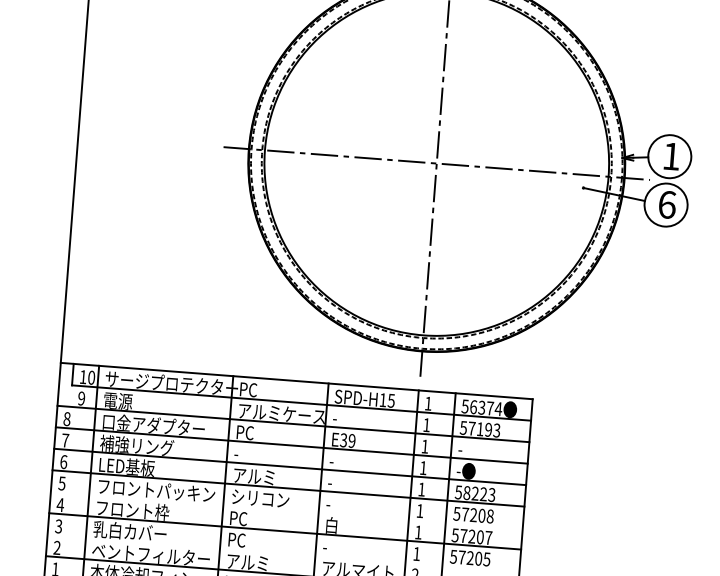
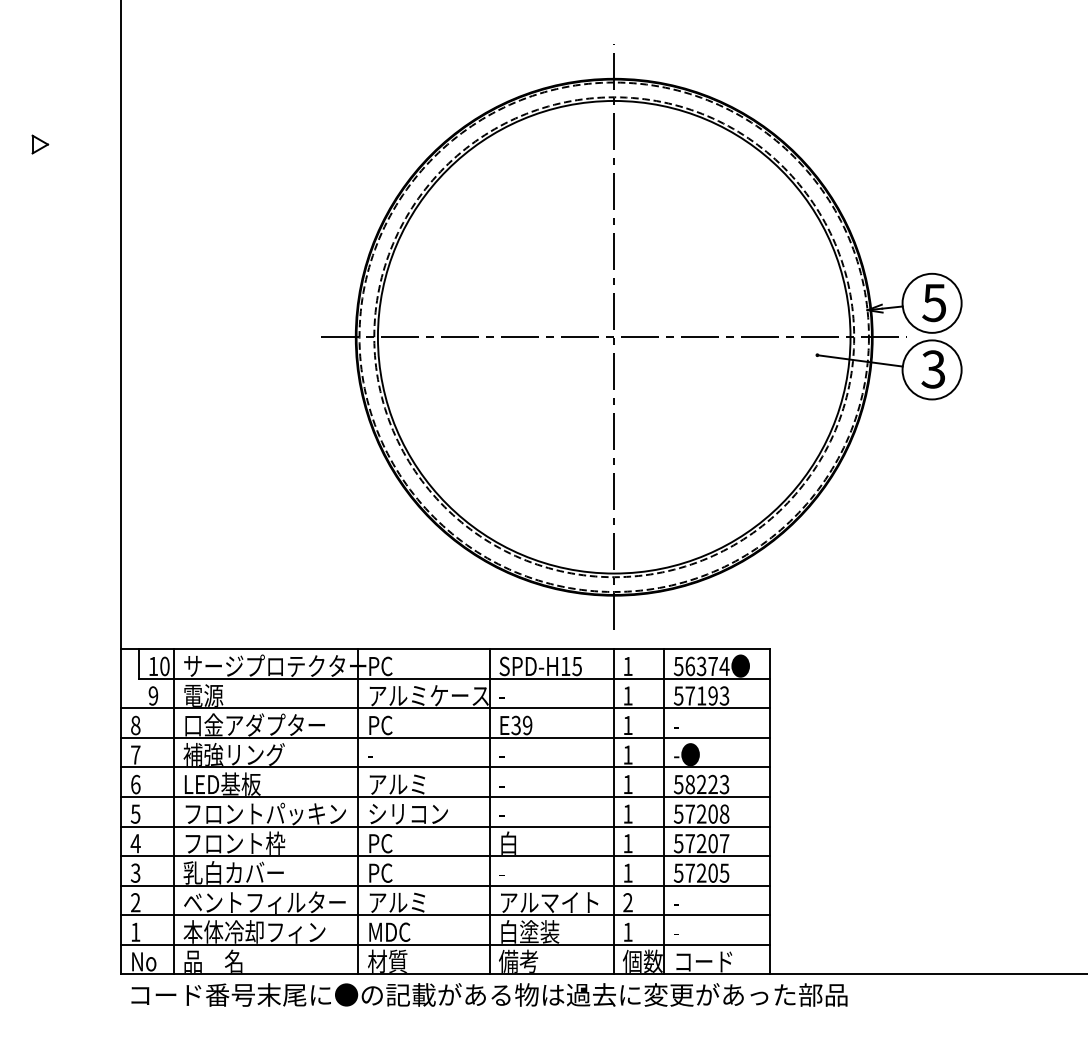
text: (670, 156) -> (933, 303), 1 -> 5
text: (667, 204) -> (933, 369), 6 -> 3
line: (286, 509) -> (445, 826), added
line: (283, 552) -> (445, 885), added

